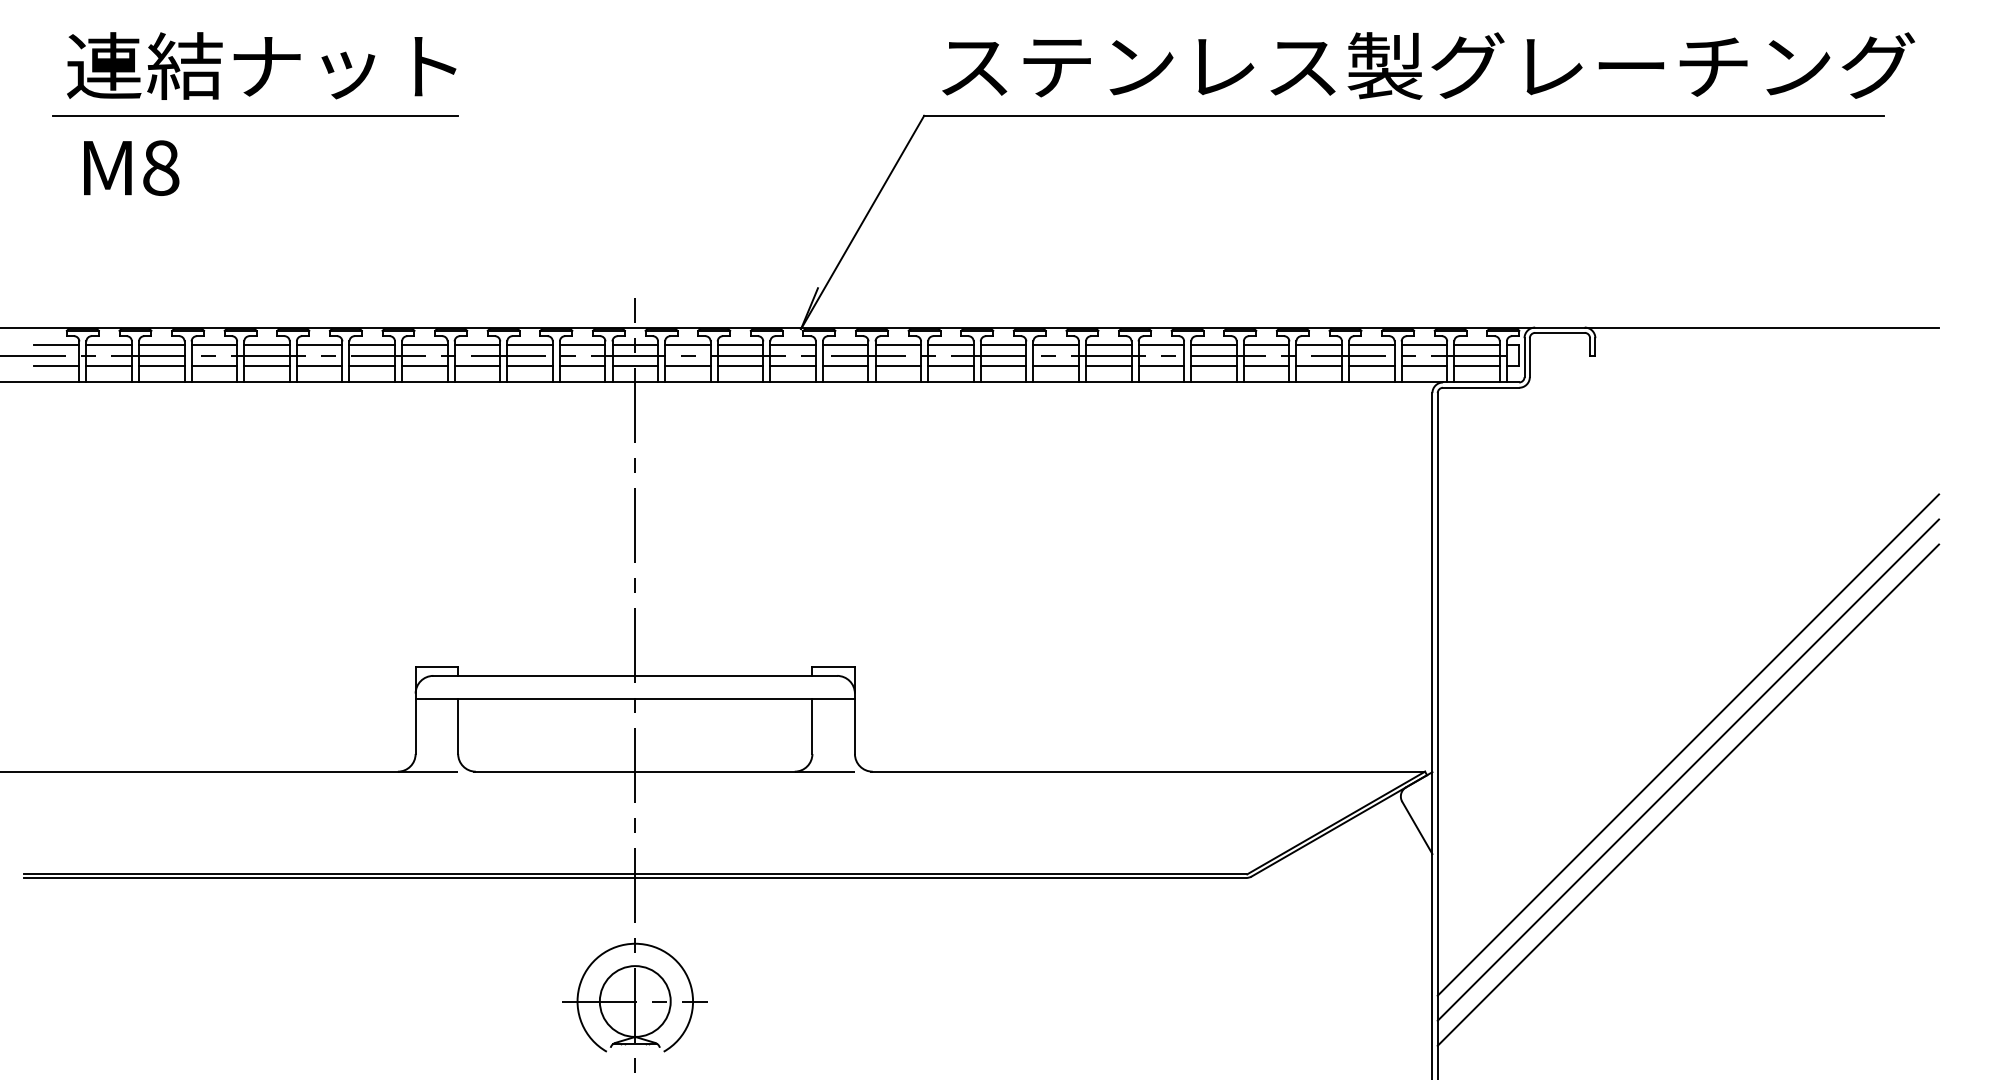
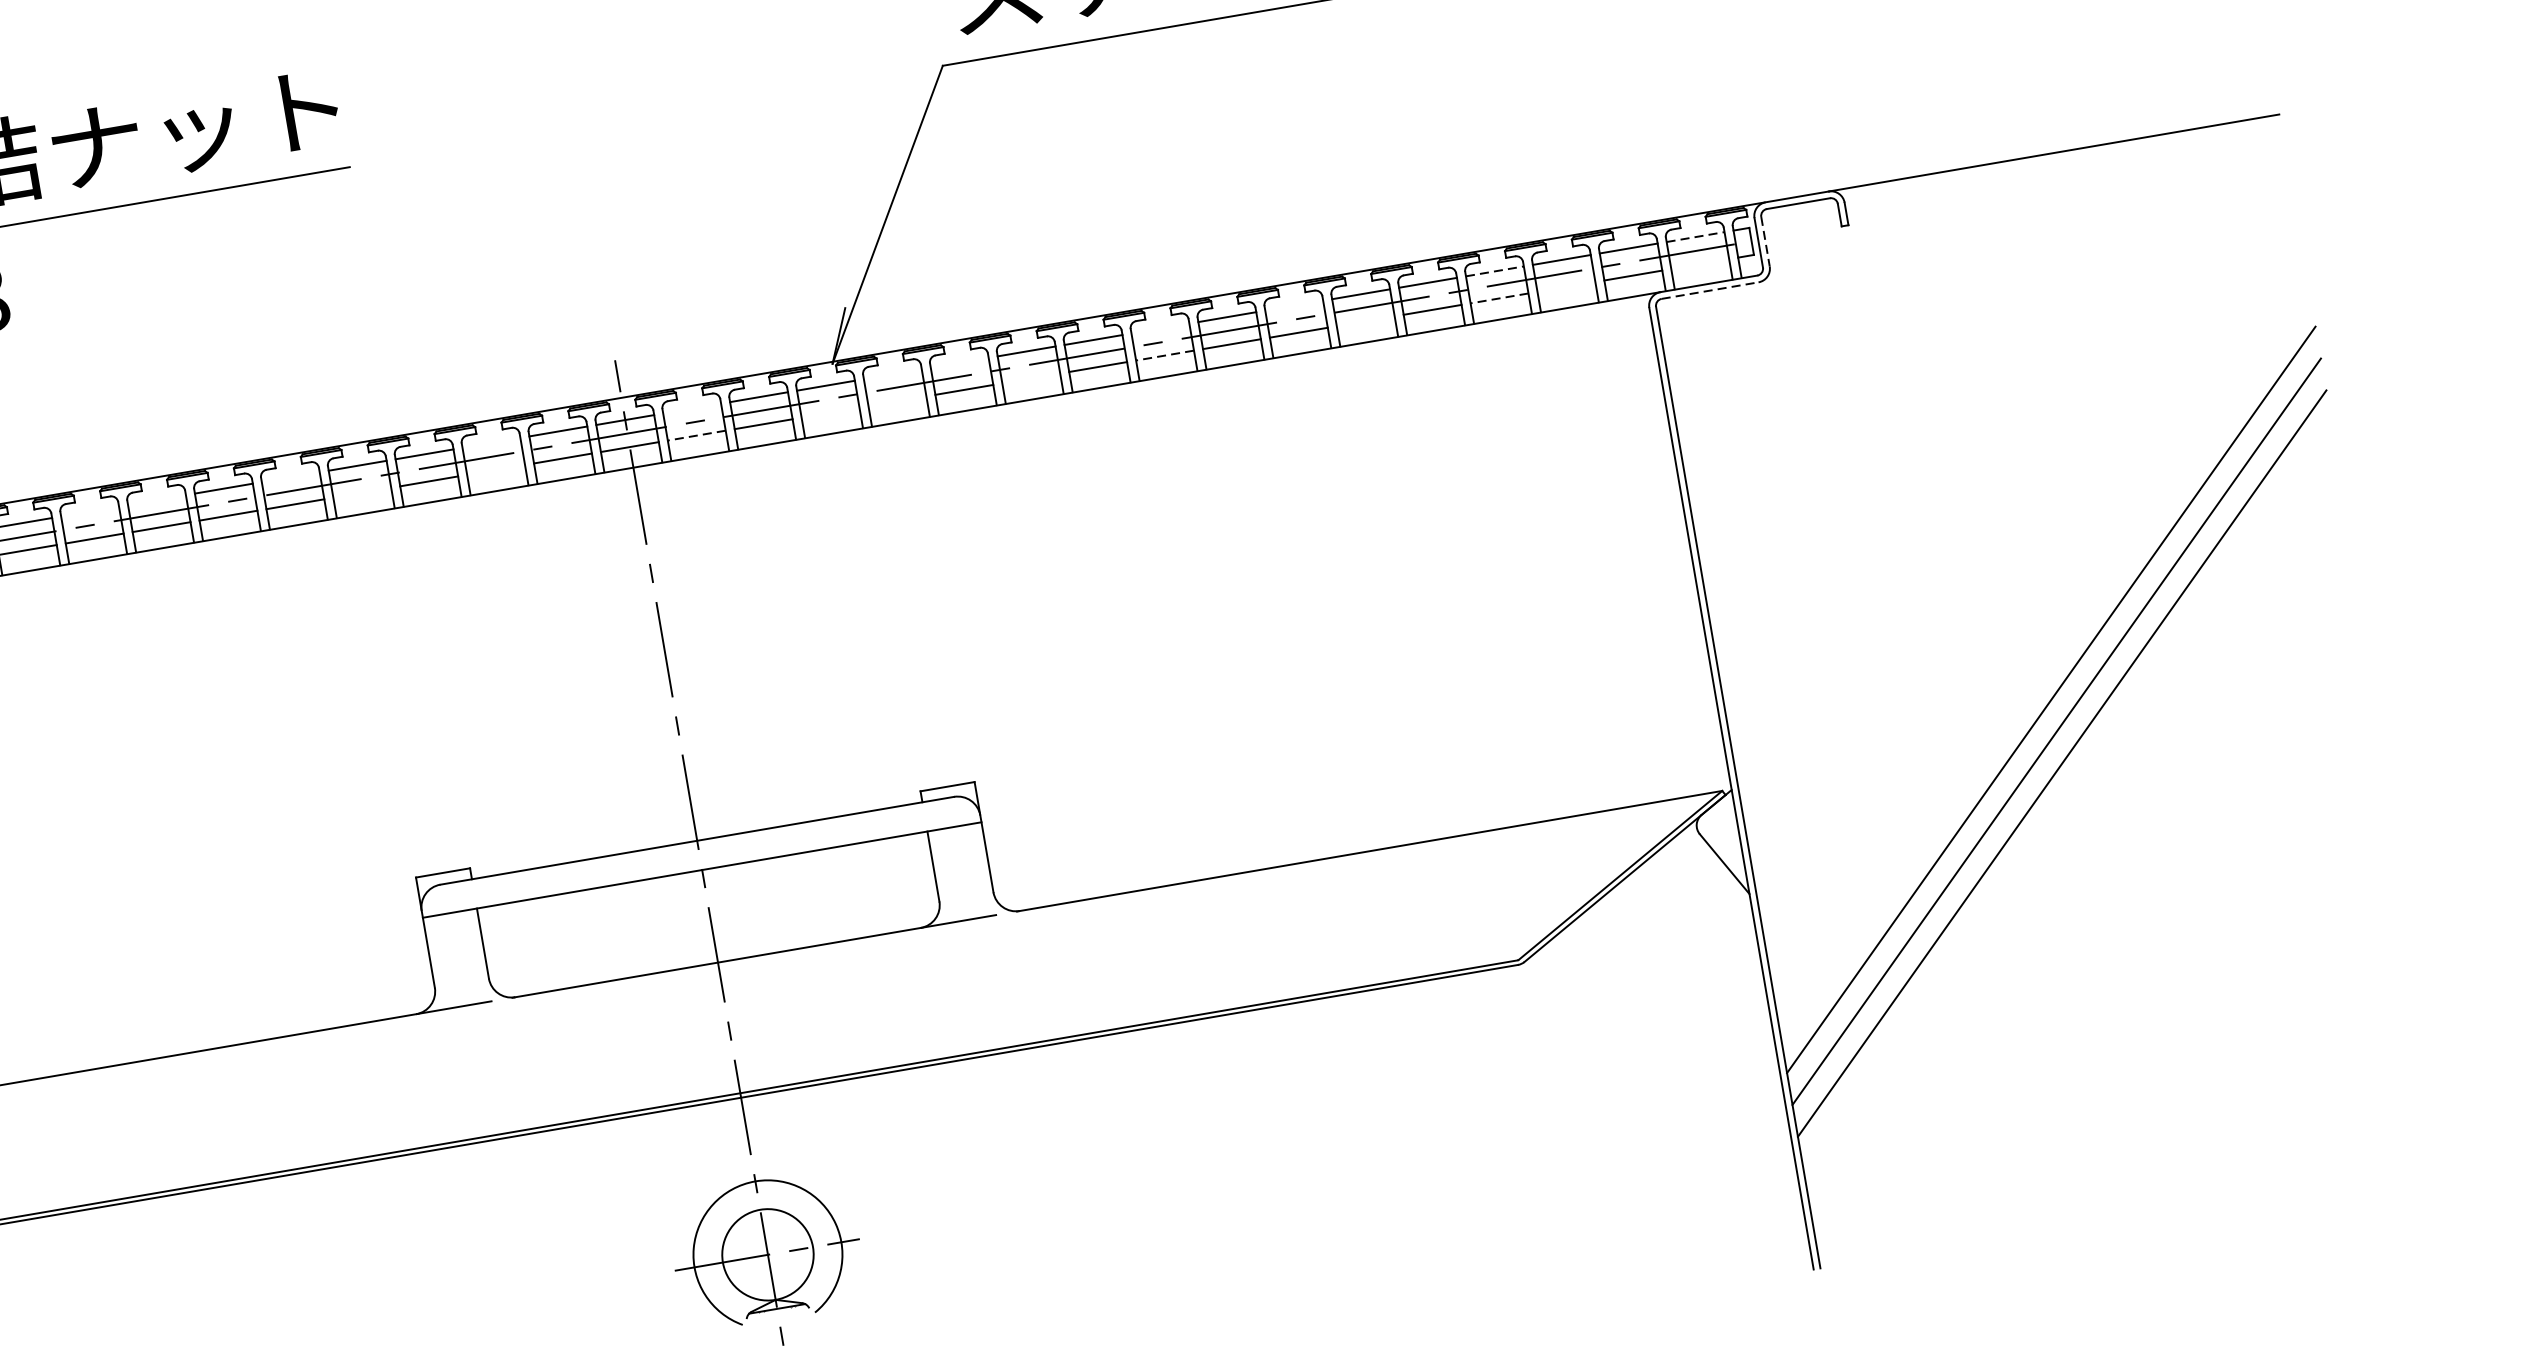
line: (214, 345) -> (90, 512), removed
line: (266, 345) -> (156, 500), removed
line: (371, 345) -> (289, 478), removed
line: (529, 345) -> (490, 443), removed
line: (687, 345) -> (691, 409), removed
line: (845, 345) -> (892, 374), removed
line: (898, 345) -> (960, 363), removed
line: (1055, 345) -> (1159, 329), removed
line: (1161, 345) -> (1294, 306), removed
line: (1319, 345) -> (1495, 271), solid -> dashed
line: (1477, 345) -> (1696, 237), solid -> dashed
line: (1529, 358) -> (1765, 242), solid -> dashed
line: (424, 366) -> (361, 493), removed
line: (529, 366) -> (495, 470), removed
line: (687, 366) -> (696, 436), solid -> dashed
line: (792, 366) -> (829, 413), removed
line: (845, 366) -> (897, 401), removed
line: (950, 366) -> (1030, 378), removed
line: (1056, 366) -> (1165, 355), solid -> dashed
line: (1213, 366) -> (1365, 321), removed
line: (1319, 366) -> (1499, 298), solid -> dashed
line: (1371, 366) -> (1566, 287), removed
line: (1476, 366) -> (1699, 264), removed
line: (1481, 387) -> (1710, 290), solid -> dashed

